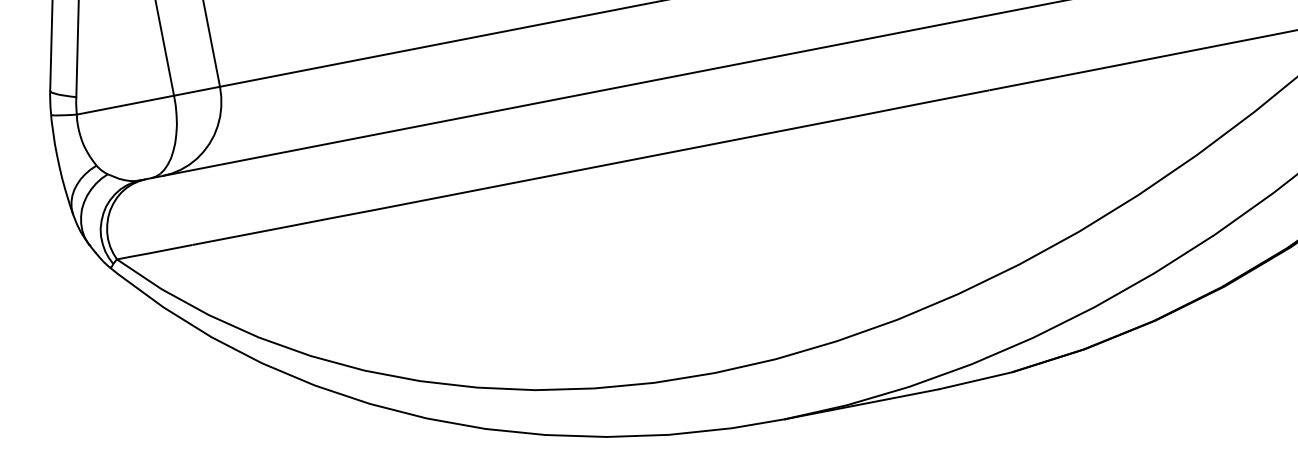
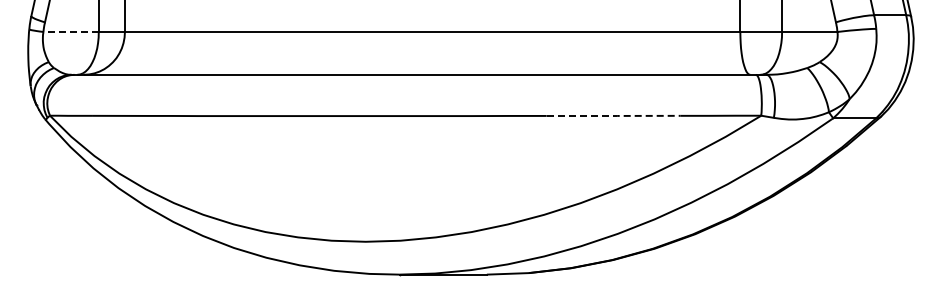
line: (1108, 66) -> (614, 115), solid -> dashed
line: (126, 105) -> (71, 32), solid -> dashed

